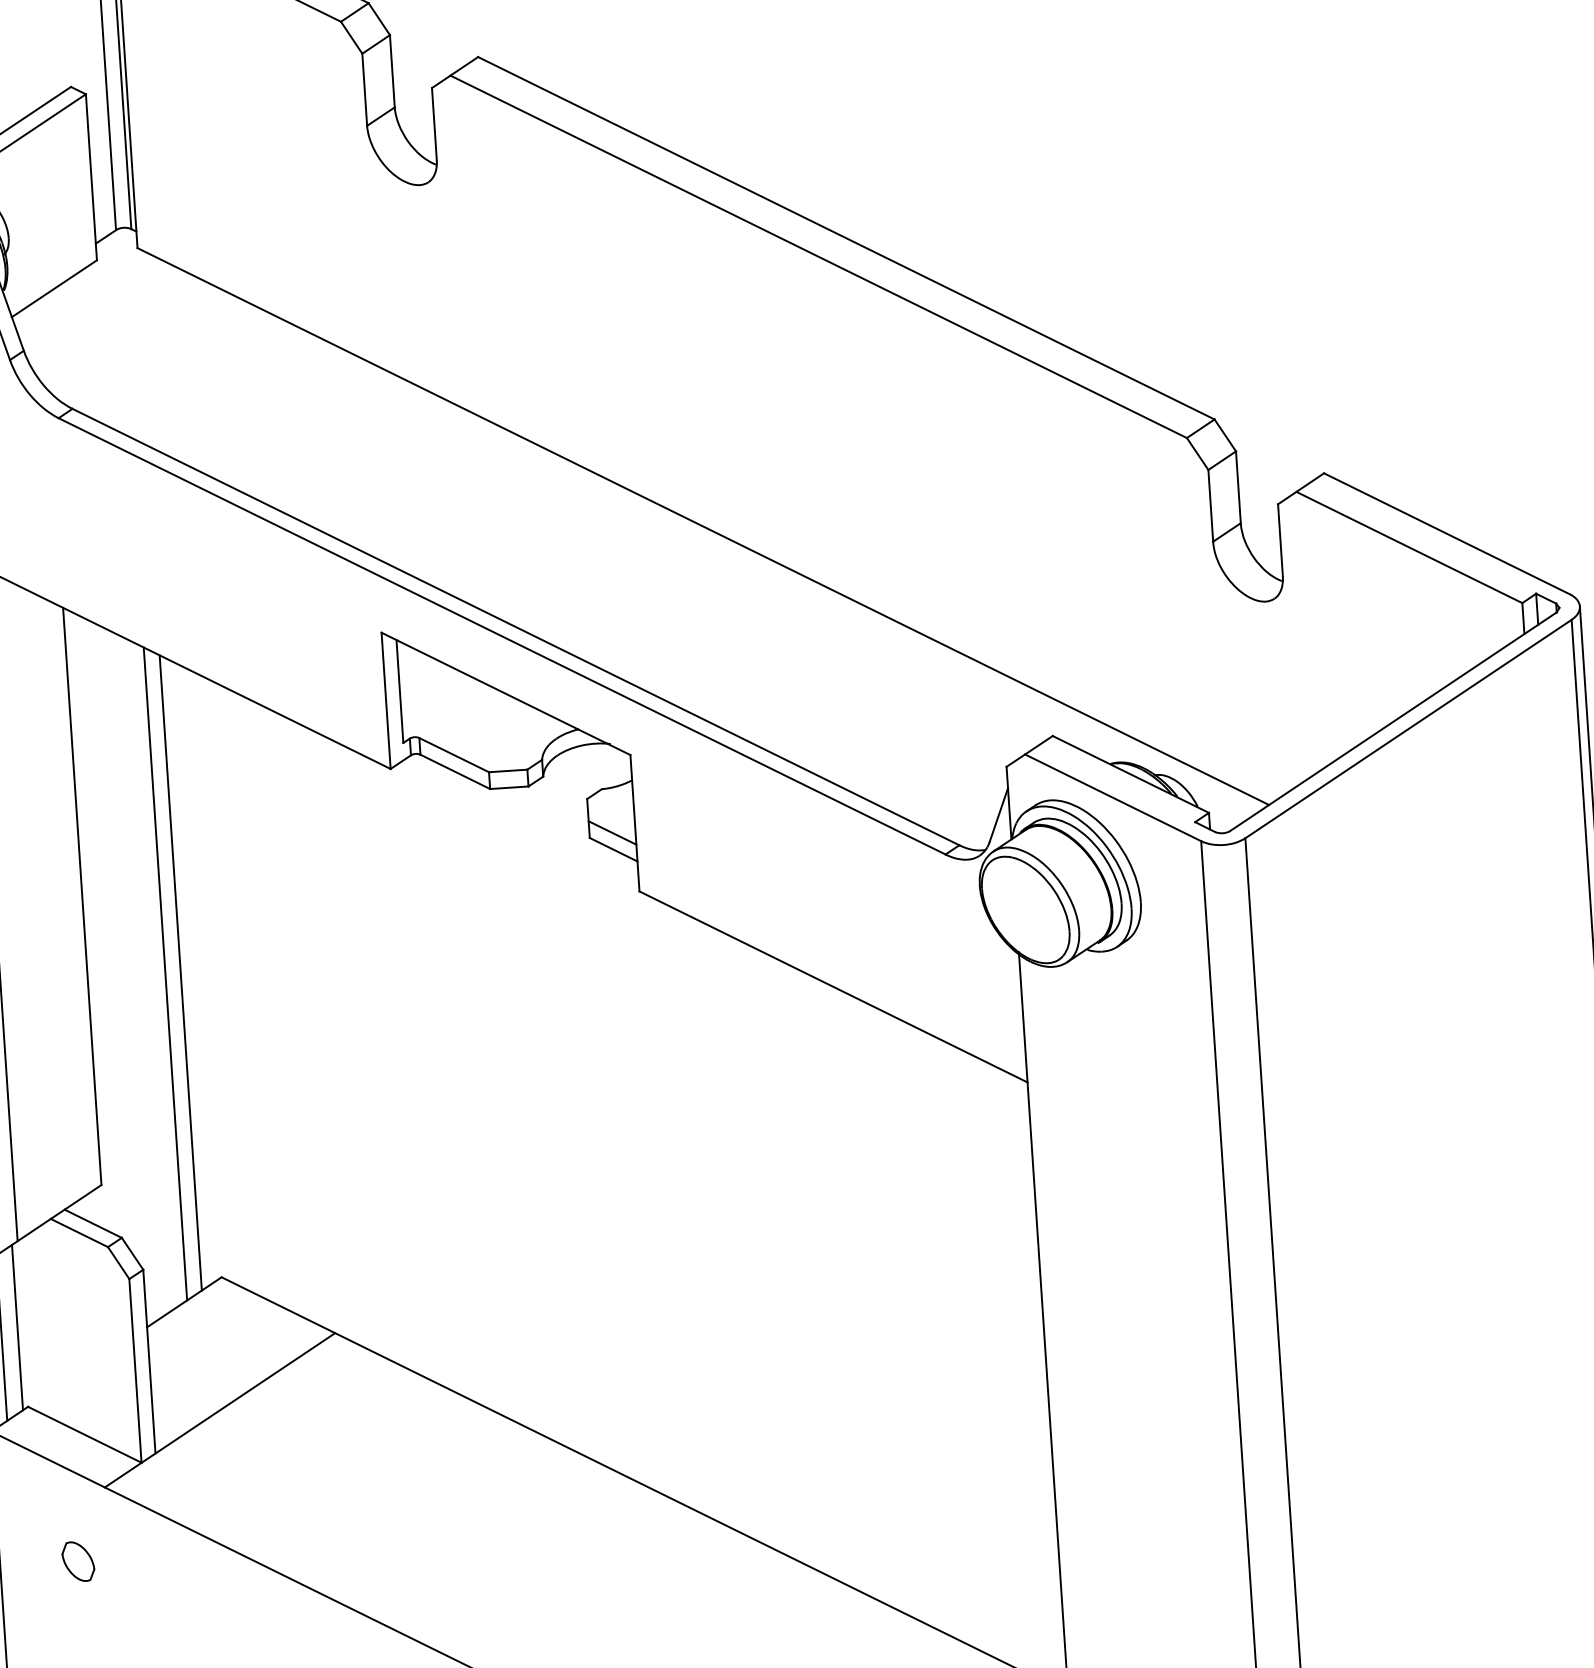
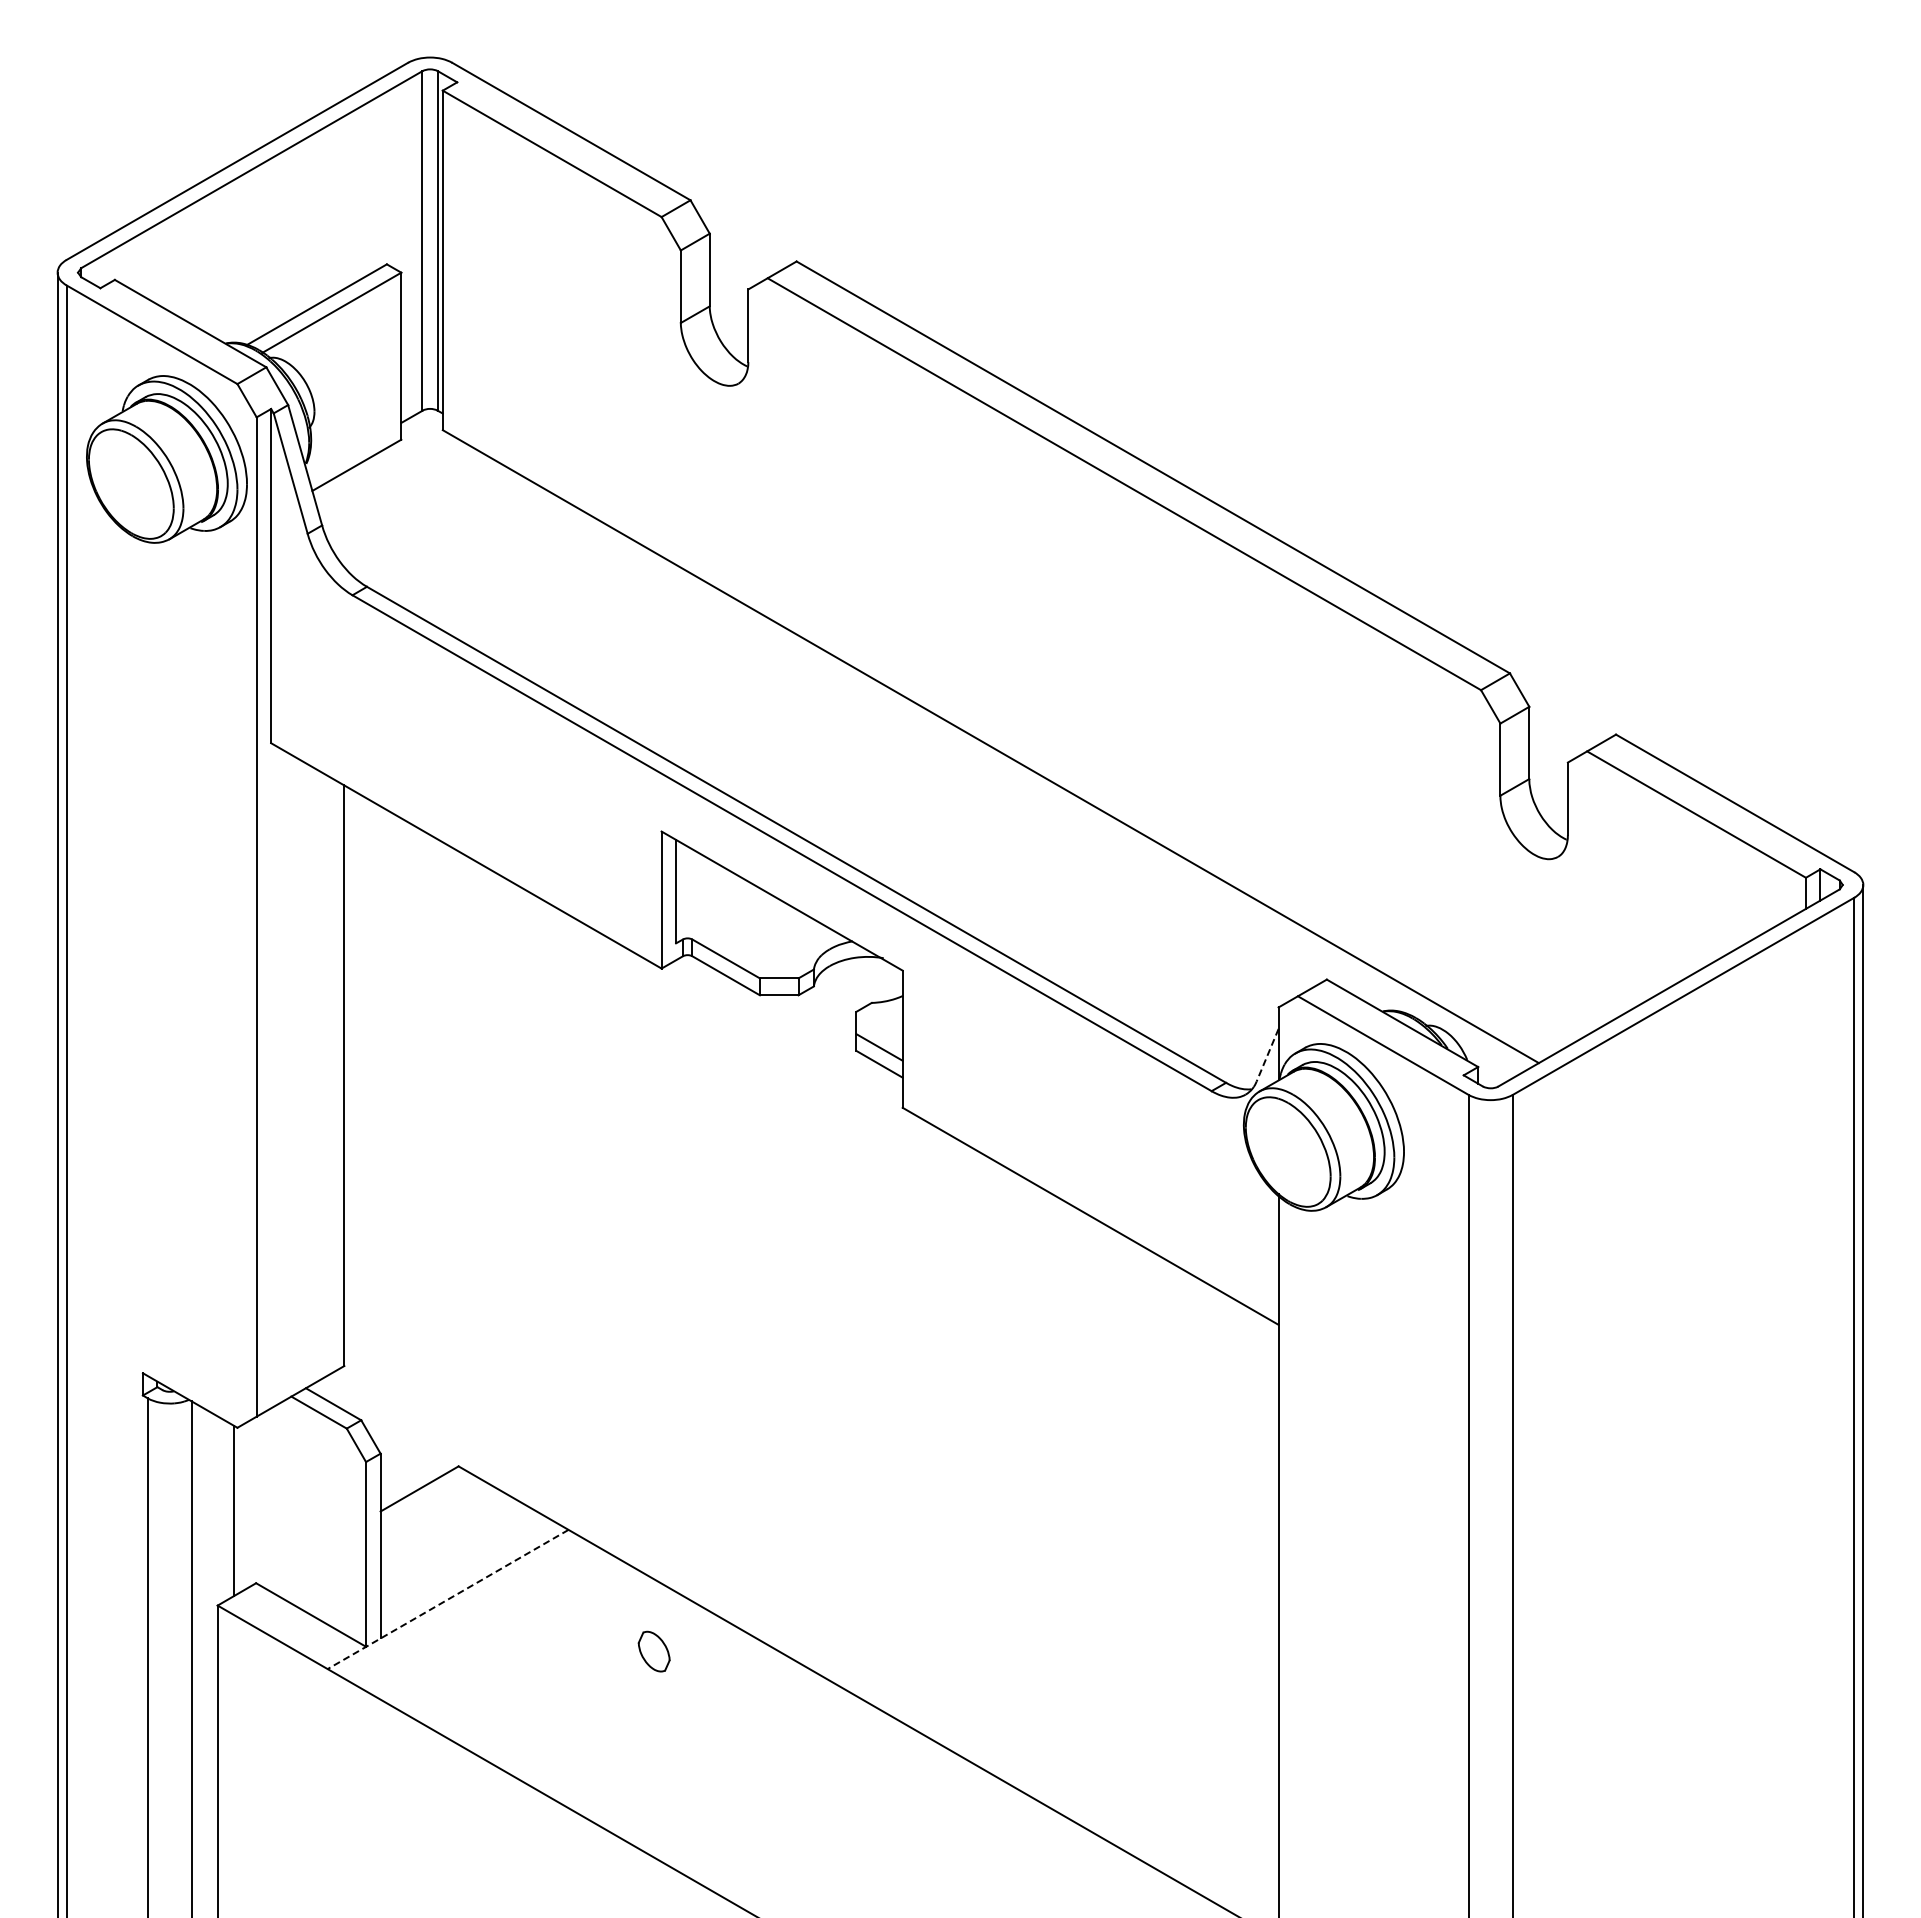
line: (998, 815) -> (1267, 1055), solid -> dashed
line: (180, 972) -> (437, 1158), removed
line: (165, 973) -> (422, 1158), removed
line: (17, 1327) -> (250, 1503), removed
line: (219, 1410) -> (447, 1599), solid -> dashed
part: (77, 1561) -> (653, 1651), moved

